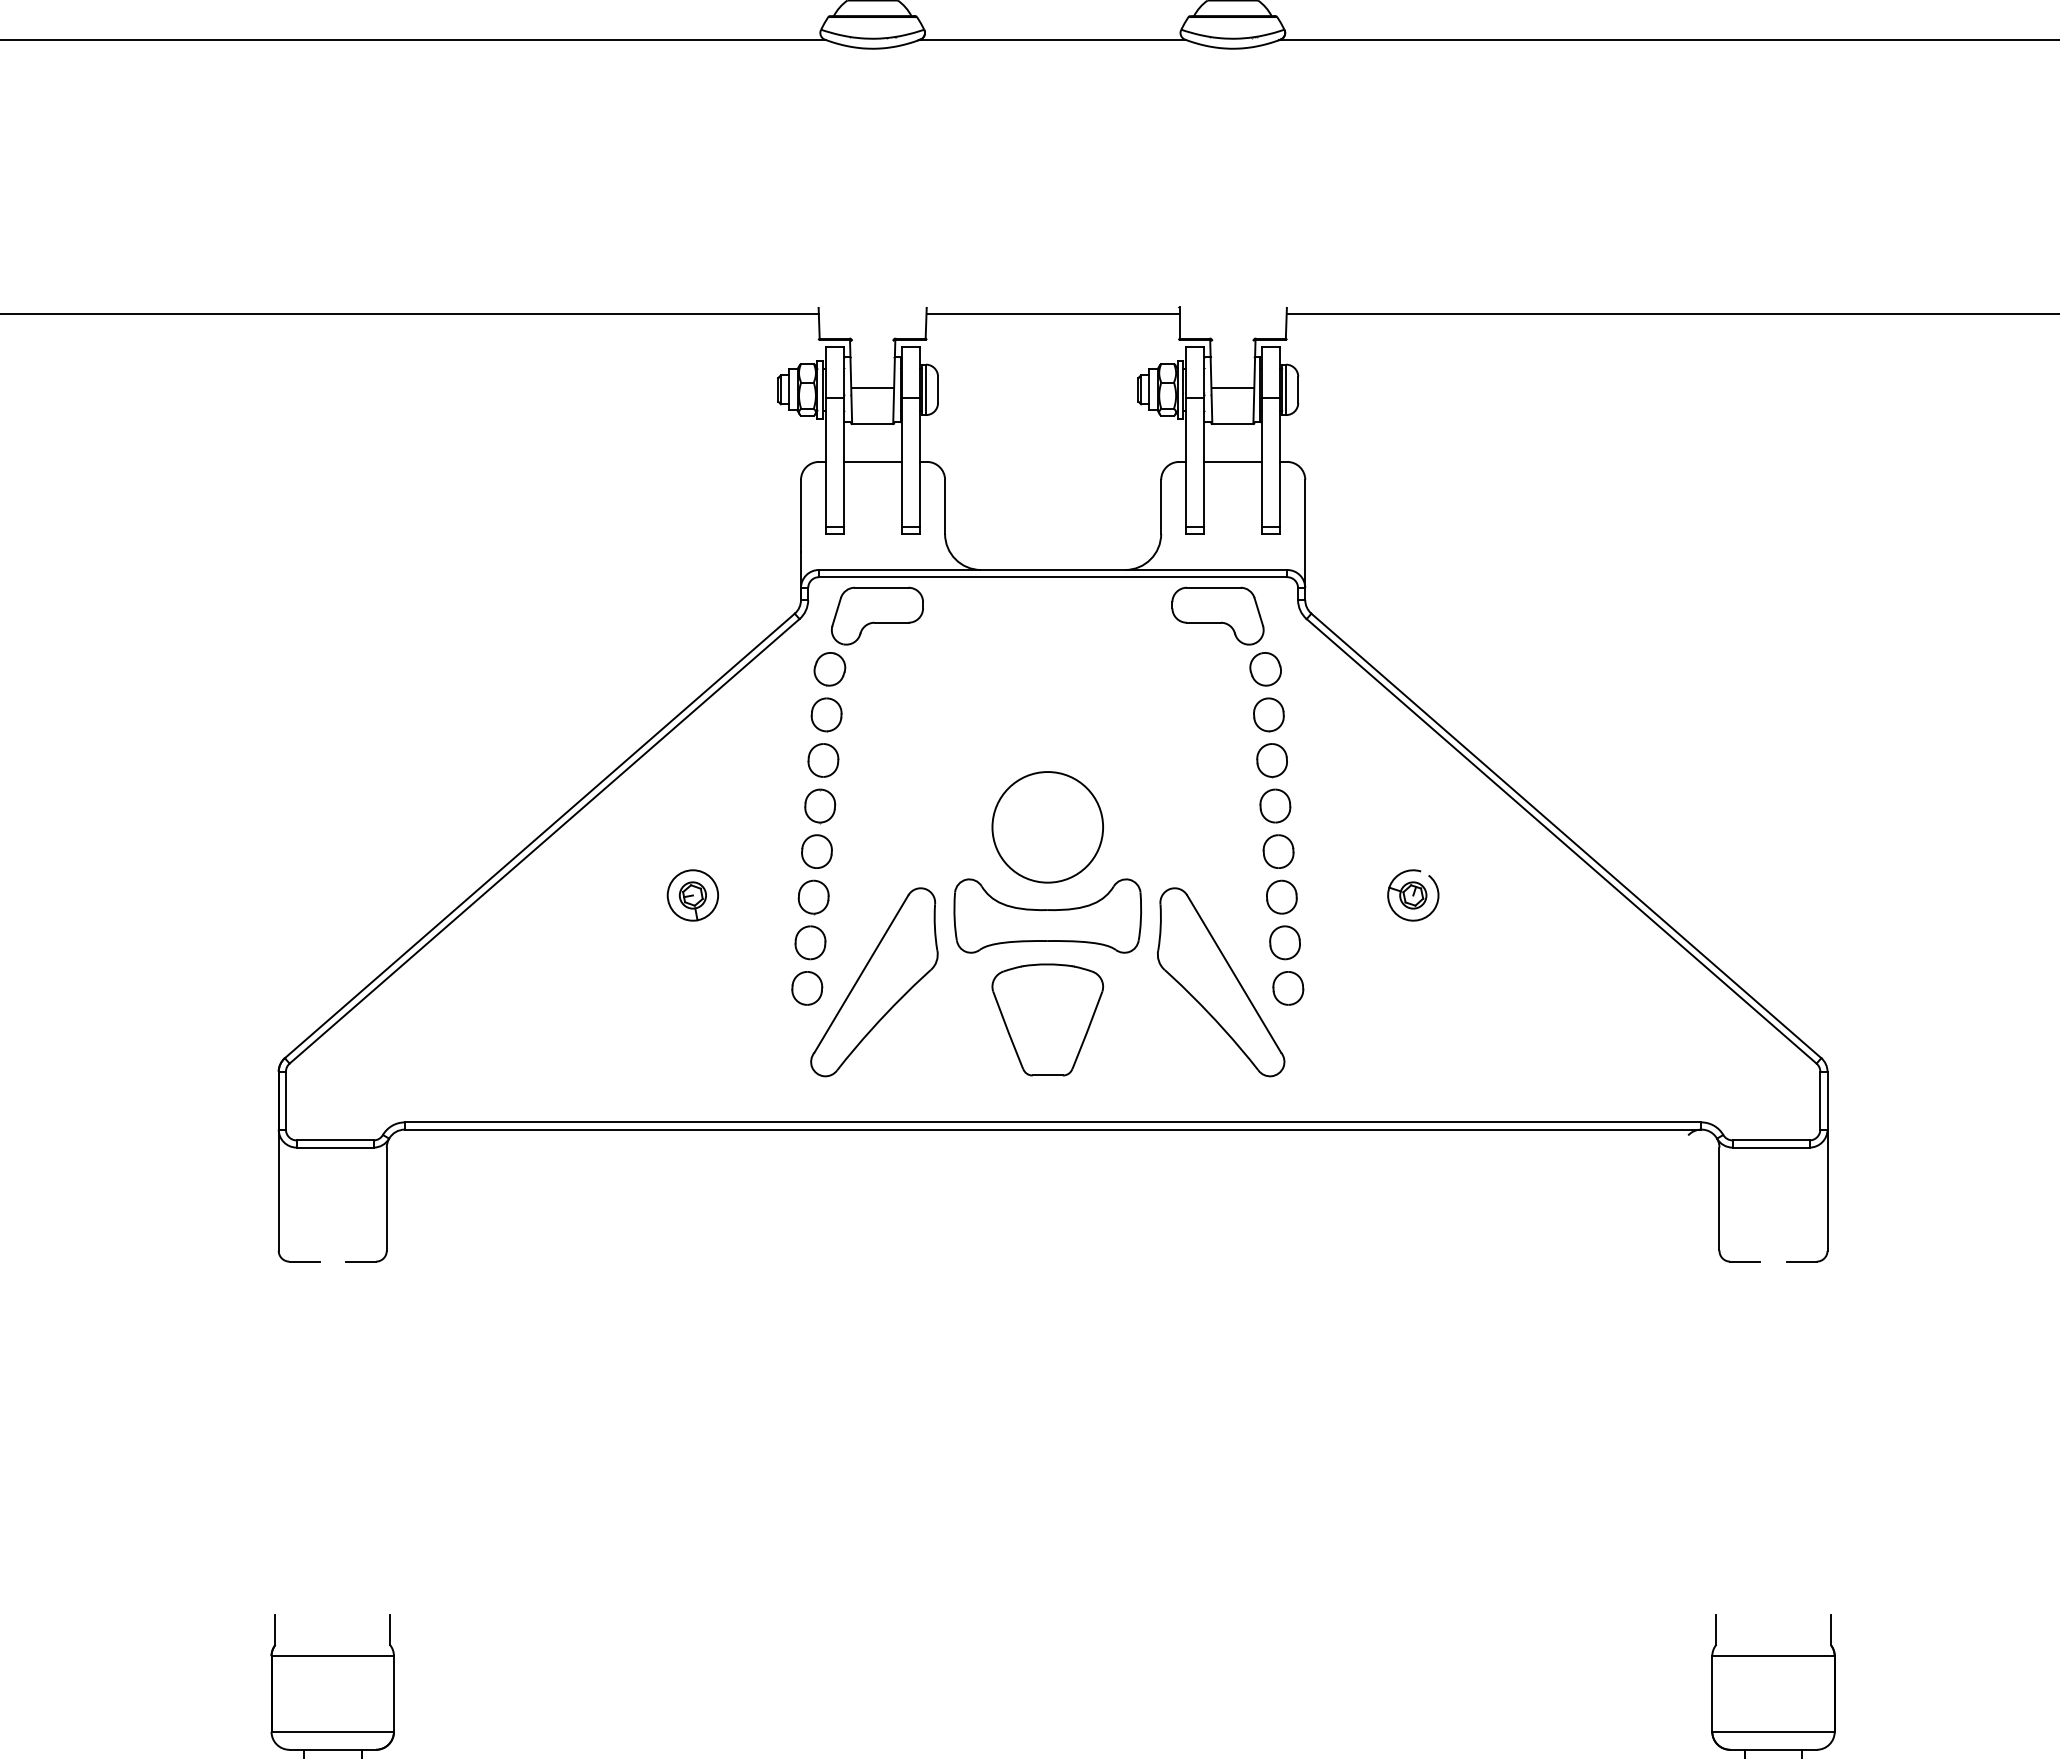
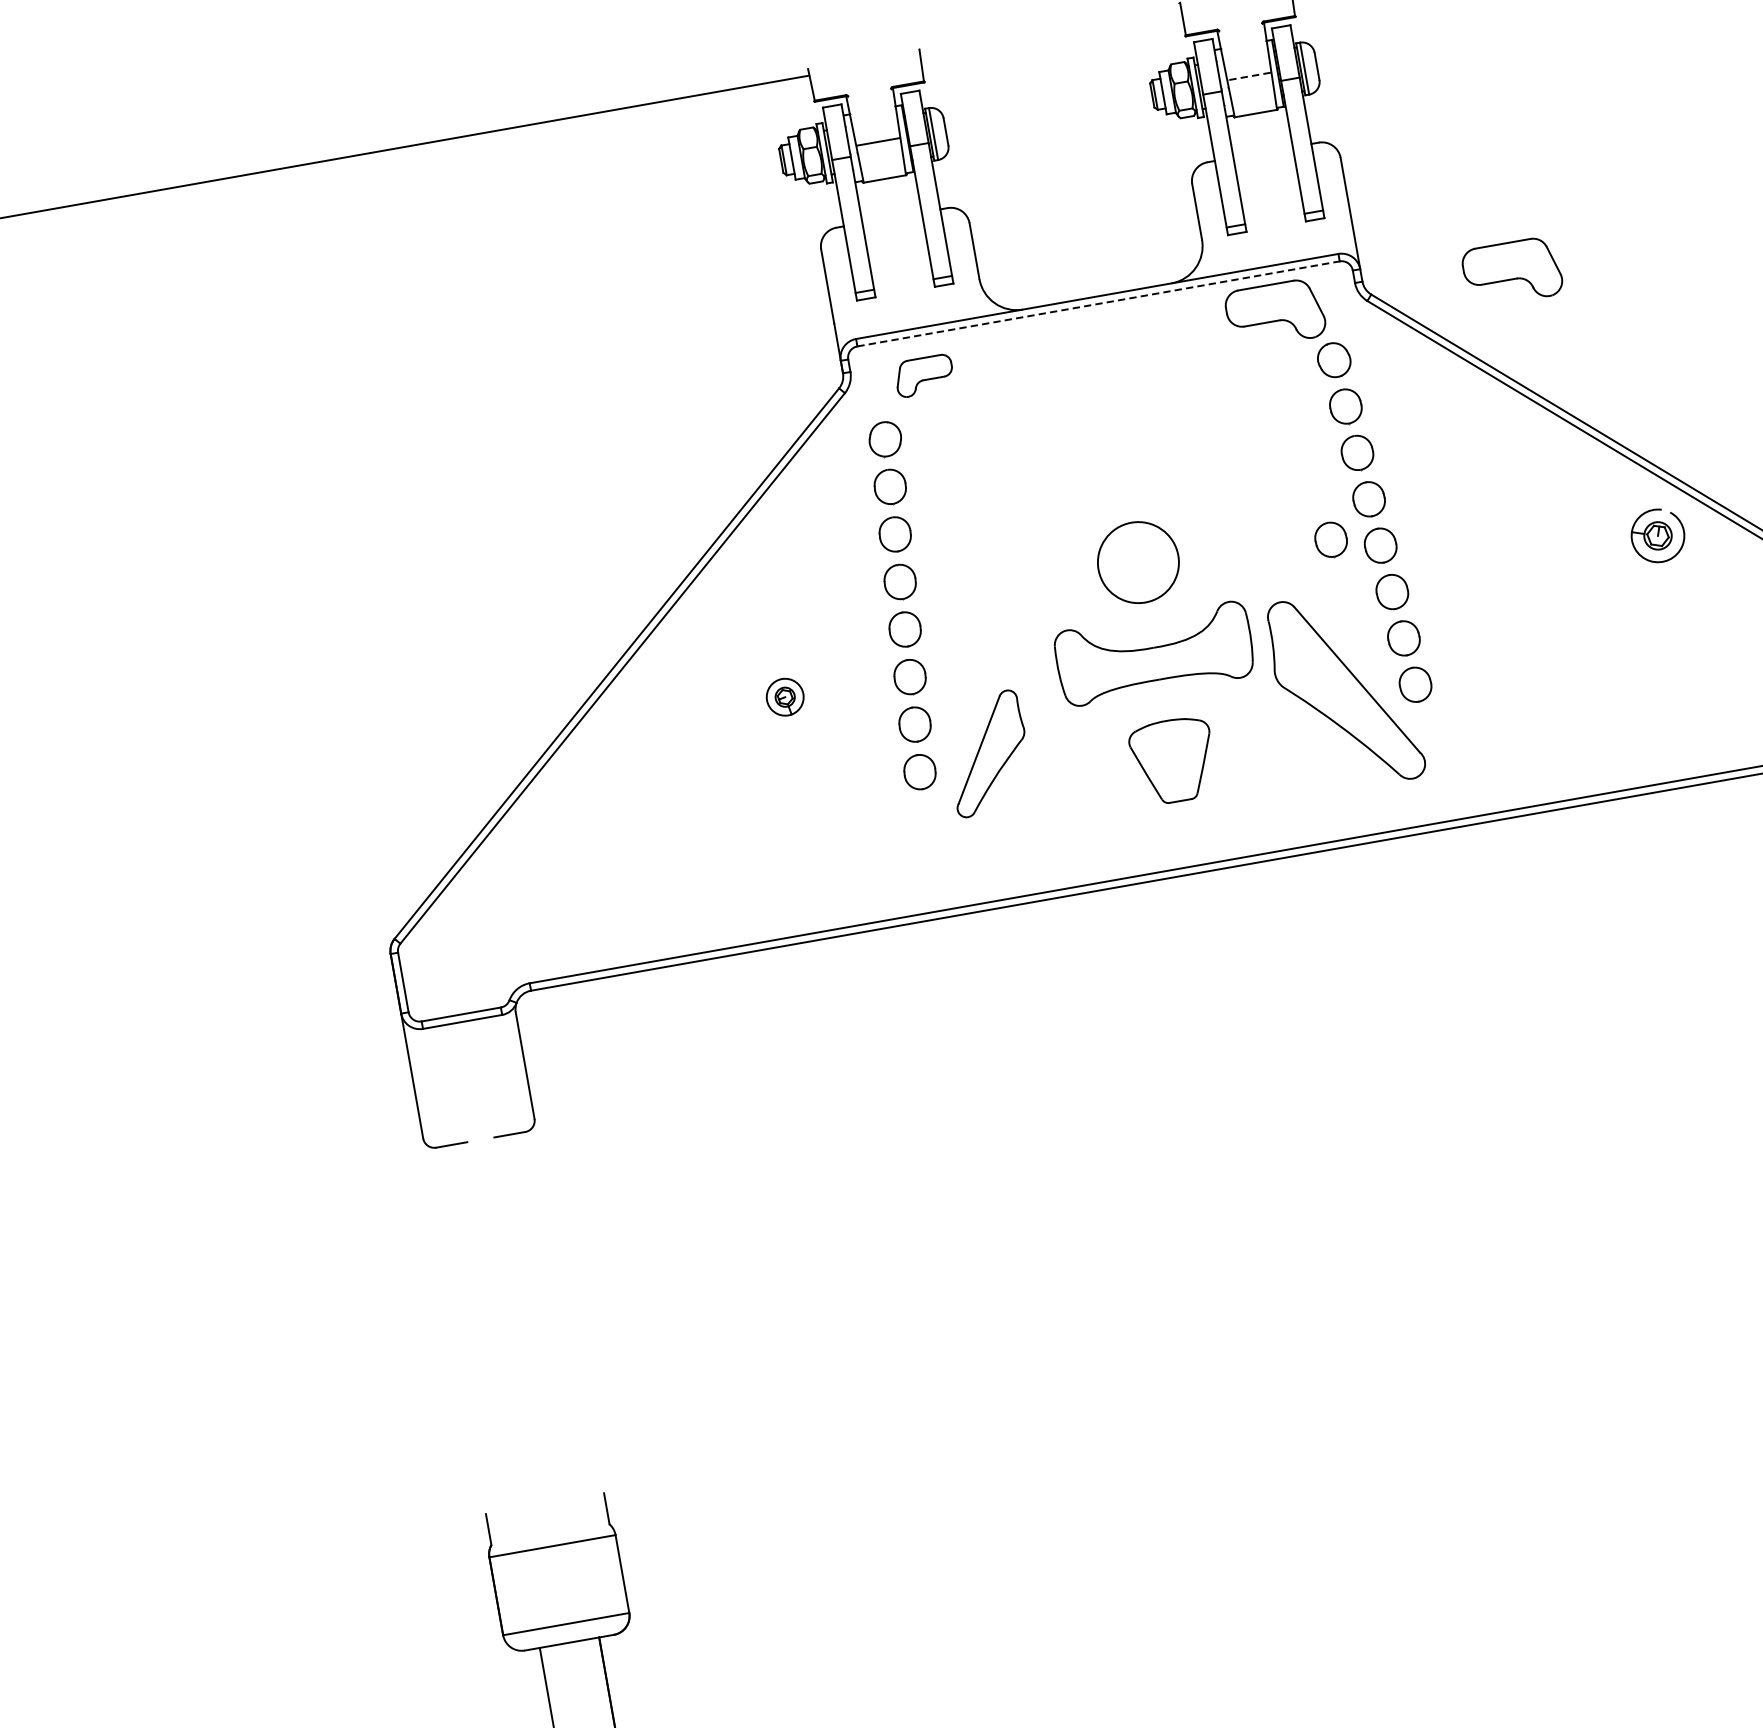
line: (1052, 314) -> (1050, 33), removed
line: (1232, 388) -> (1249, 76), solid -> dashed
line: (872, 461) -> (891, 217), removed
line: (1233, 461) -> (1263, 151), removed
line: (1053, 577) -> (1099, 304), solid -> dashed
part: (876, 615) -> (923, 375), size x0.6
part: (1447, 615) -> (1511, 271), added
circle: (1047, 827) -> (1138, 562), size x0.7
part: (1232, 837) -> (1330, 539), added
part: (692, 895) -> (784, 697), size x0.7
part: (1413, 895) -> (1658, 535), moved
part: (874, 982) -> (988, 753), size x0.6
part: (1047, 1019) -> (1173, 760), size x0.7

